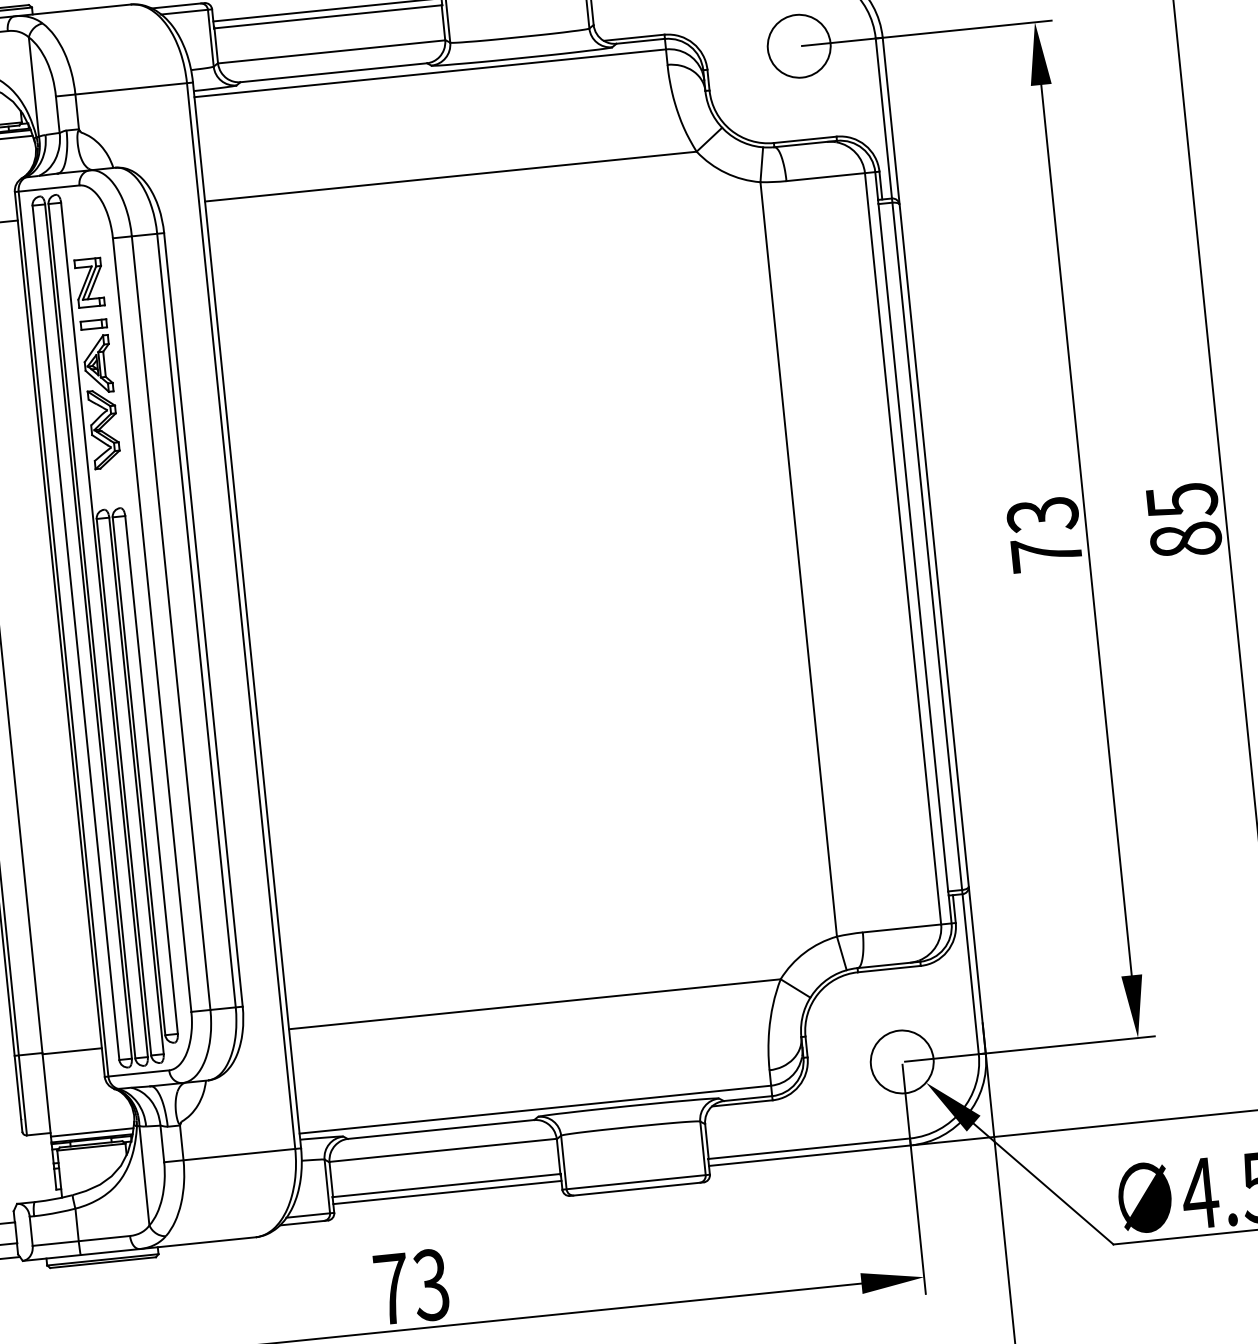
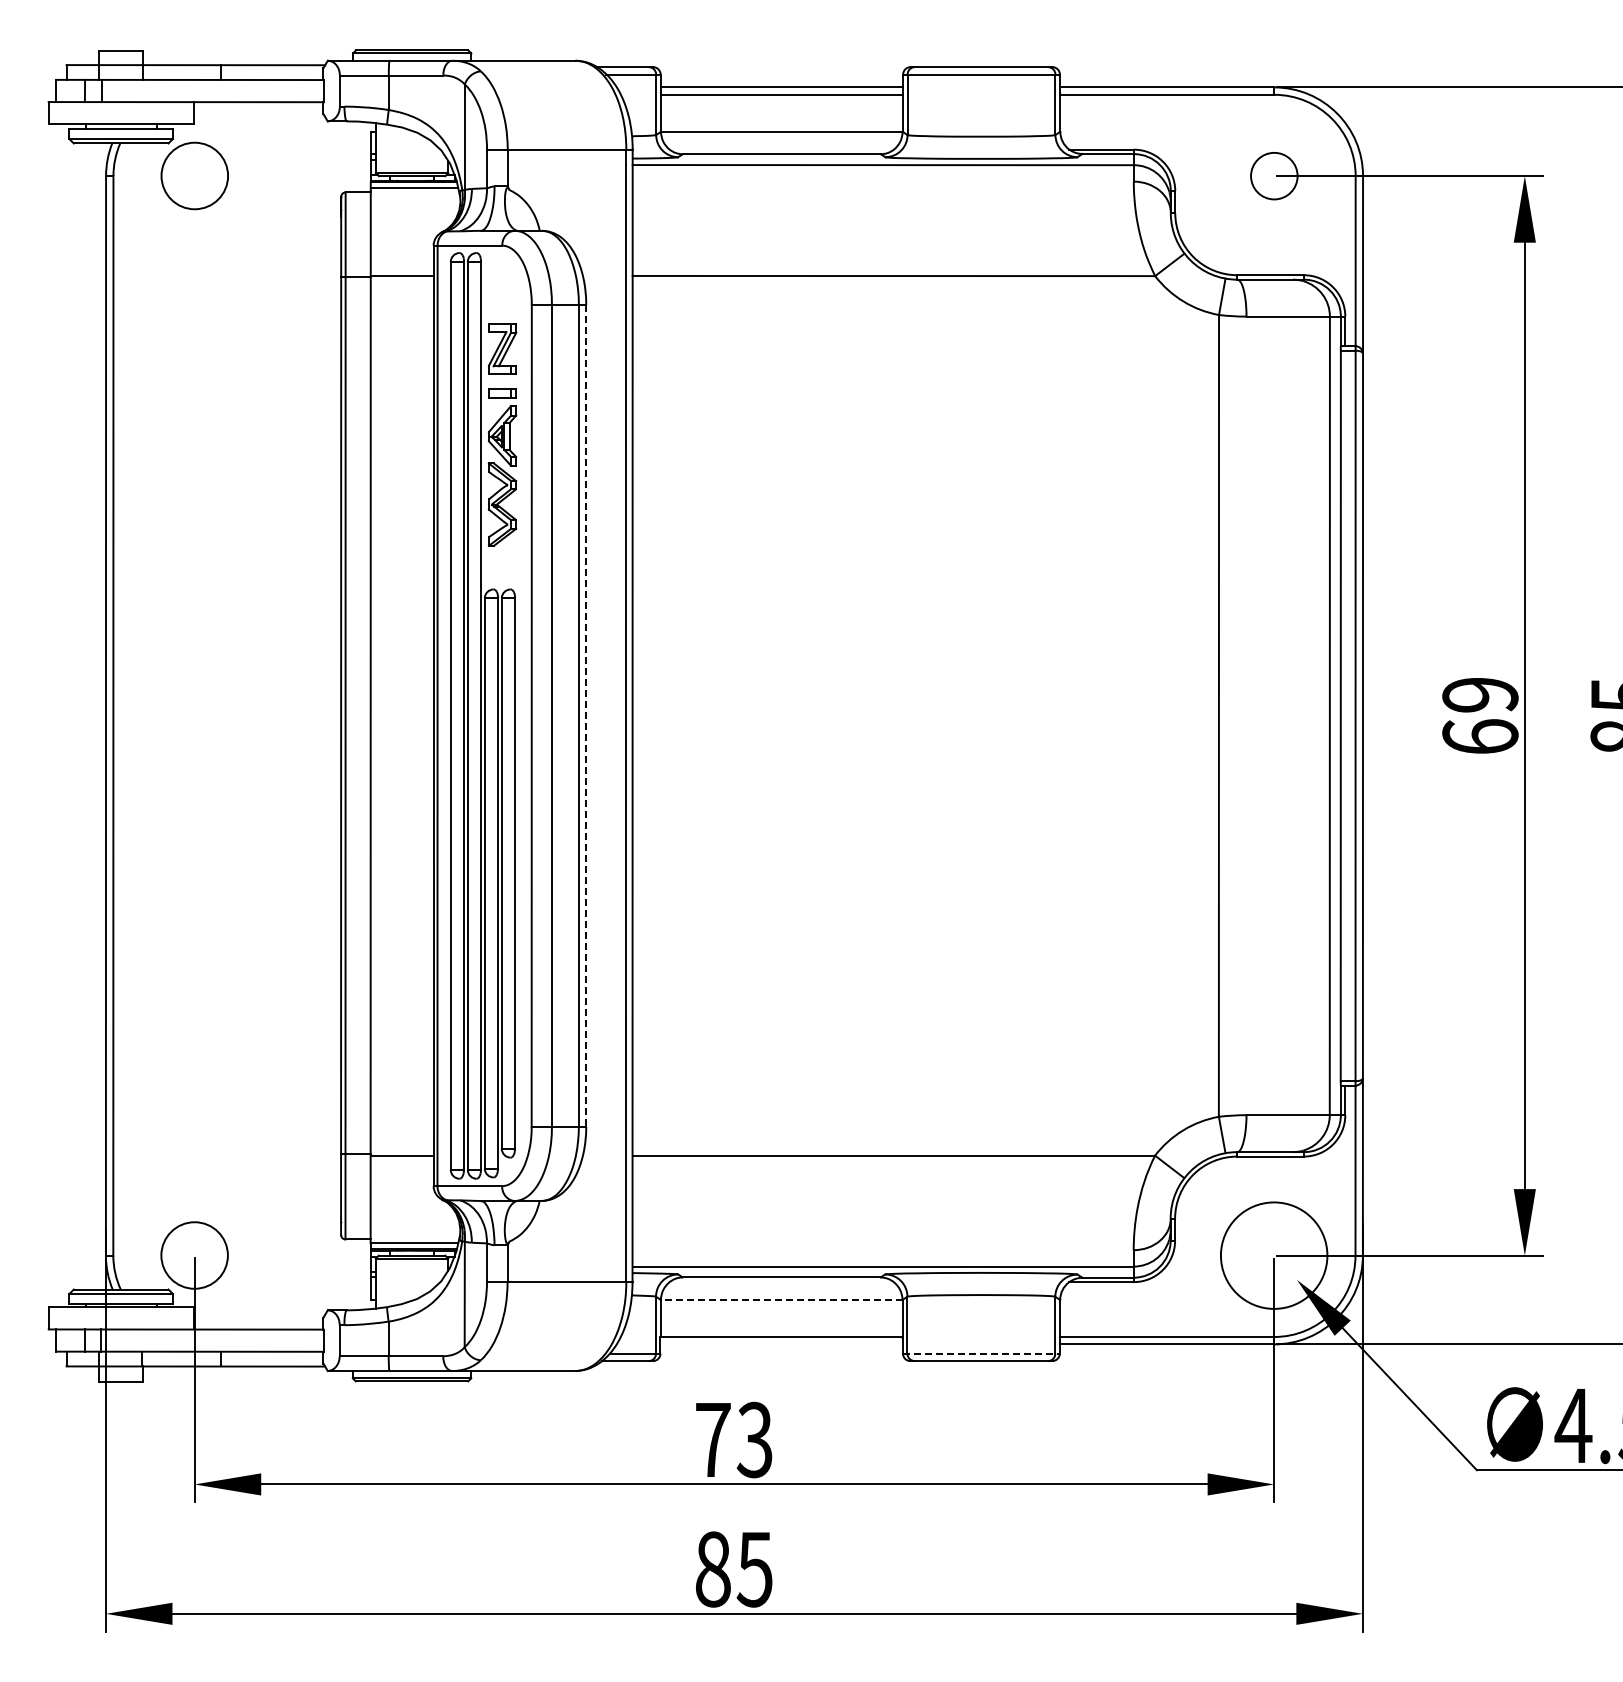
circle: (799, 45) -> (1274, 175), size x0.7
text: (1044, 534) -> (1480, 716), 73 -> 69
line: (203, 620) -> (586, 716), solid -> dashed
circle: (901, 1061) -> (1273, 1255), size x1.6
line: (442, 1150) -> (781, 1299), solid -> dashed
line: (636, 1181) -> (981, 1353), solid -> dashed
line: (447, 1192) -> (781, 1344), removed

